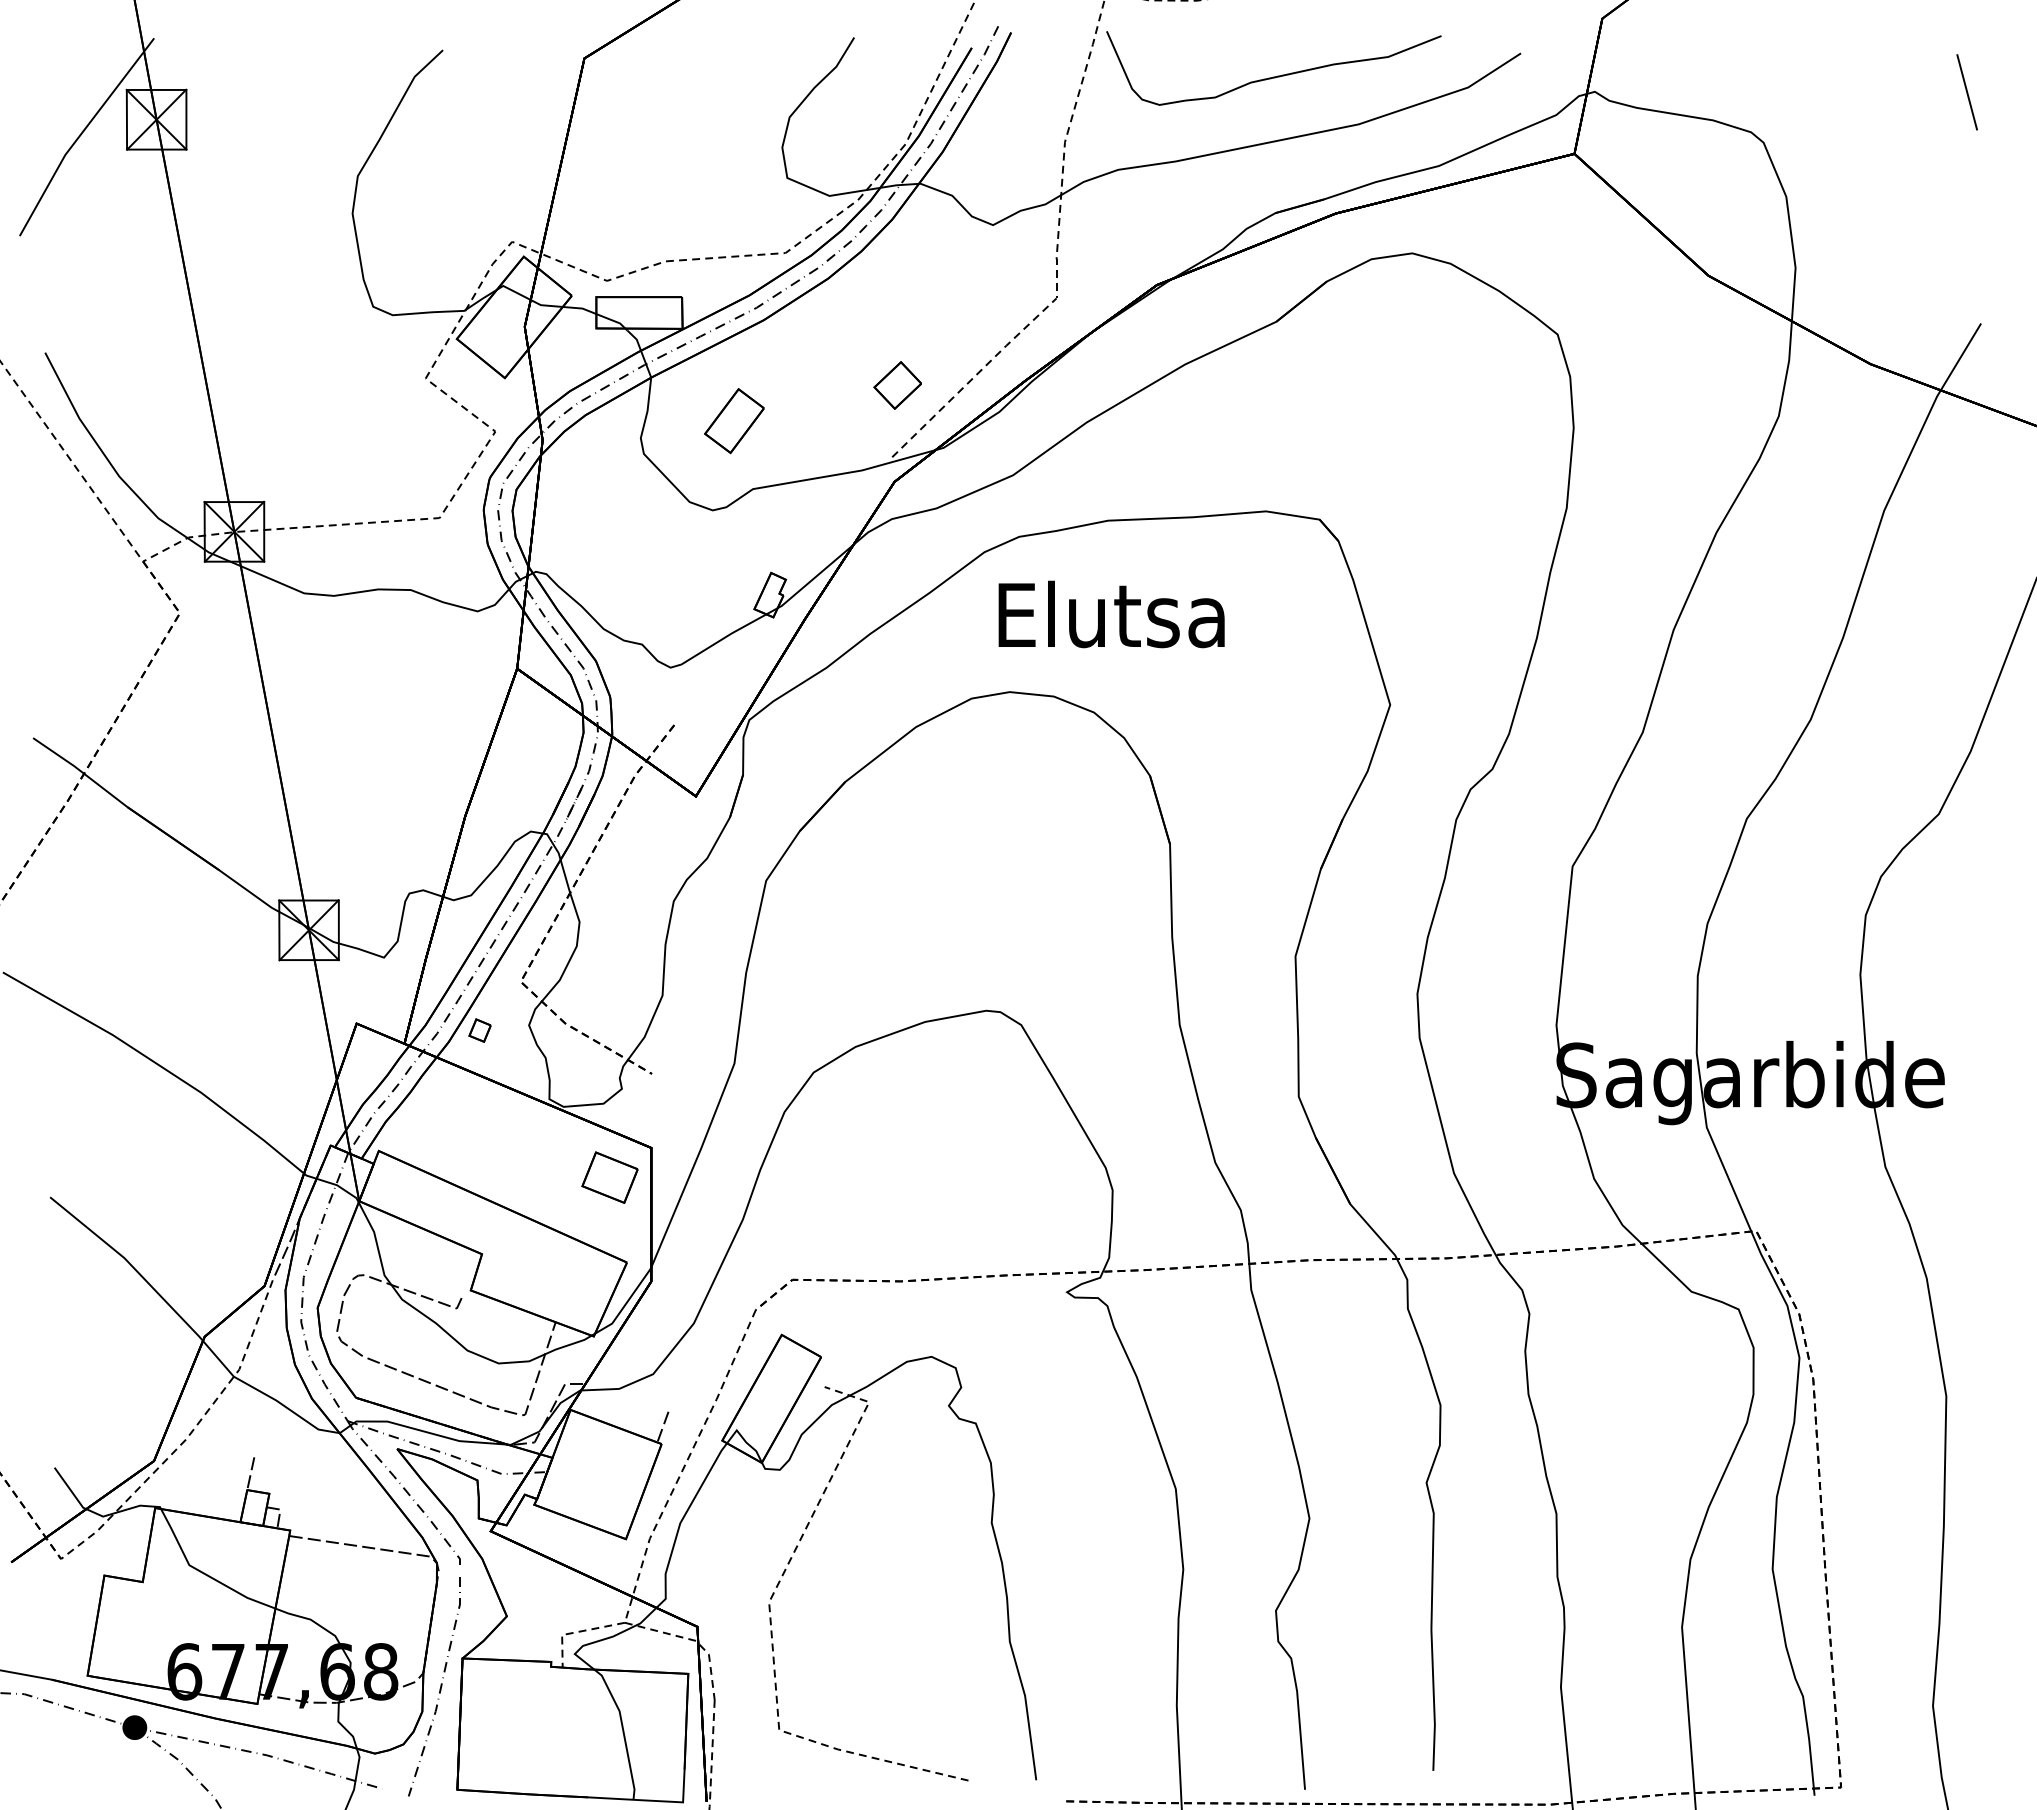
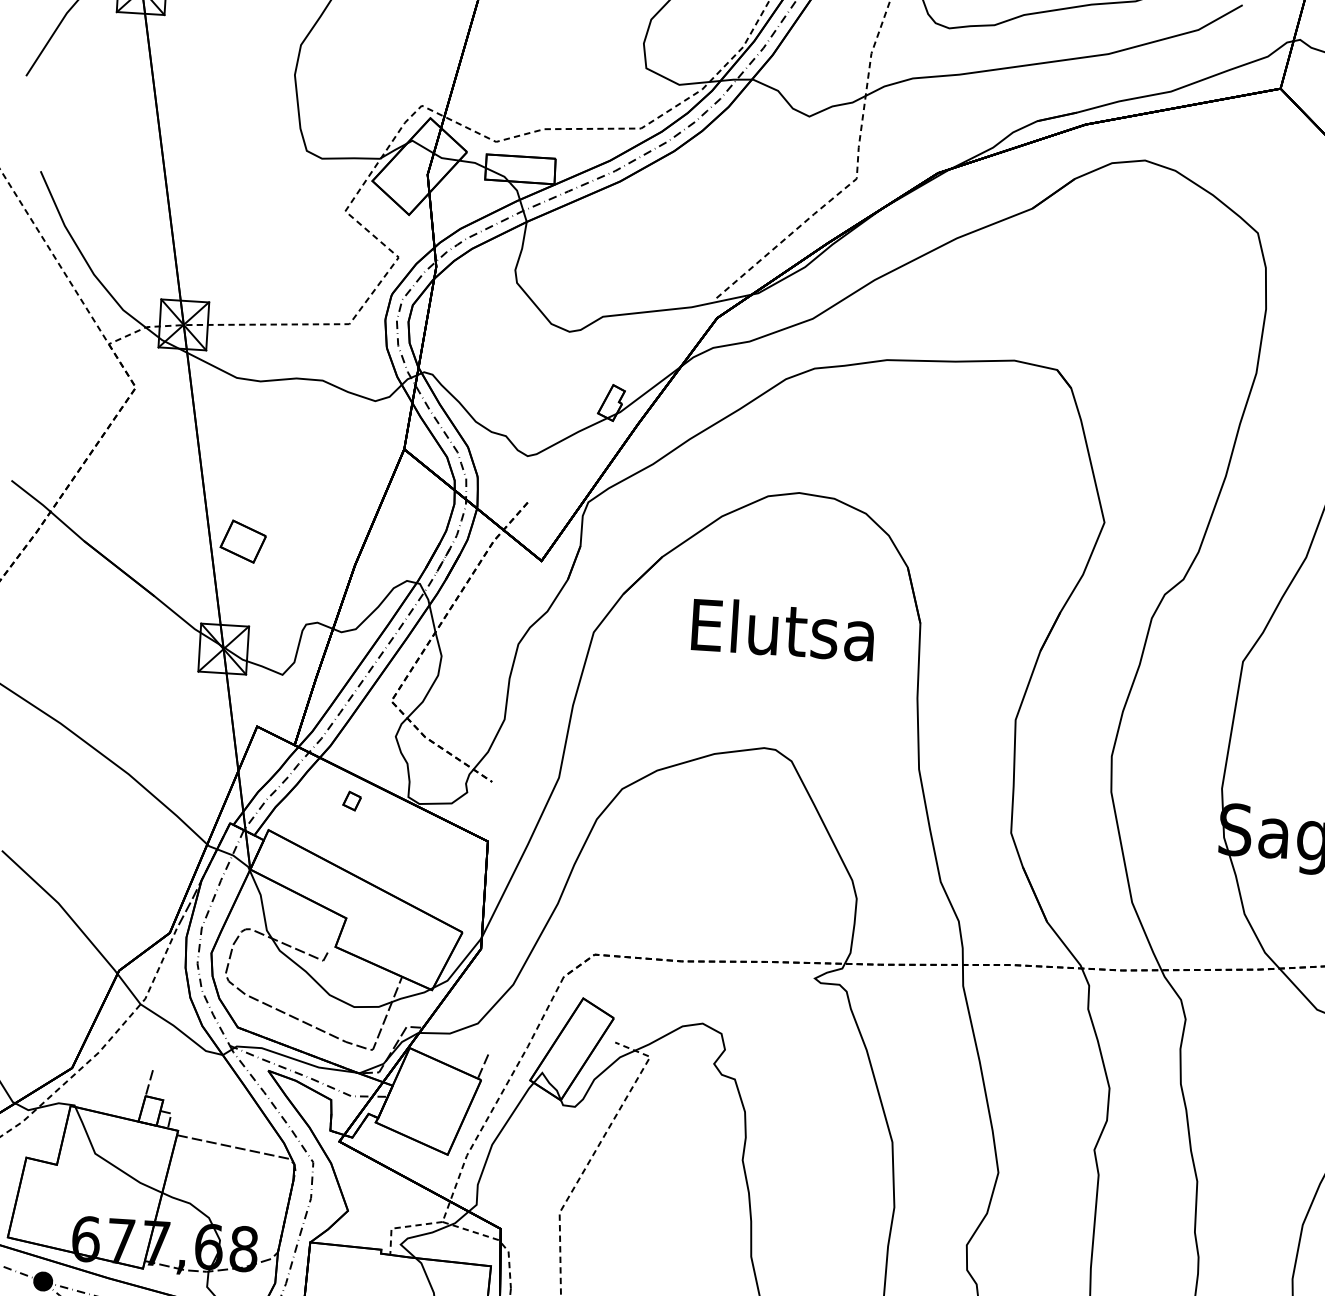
part: (897, 385) -> (724, 240), removed
part: (734, 421) -> (591, 261), removed
text: (1111, 614) -> (783, 629), moved
part: (479, 1030) -> (351, 801), moved
part: (609, 1177) -> (242, 541), moved

